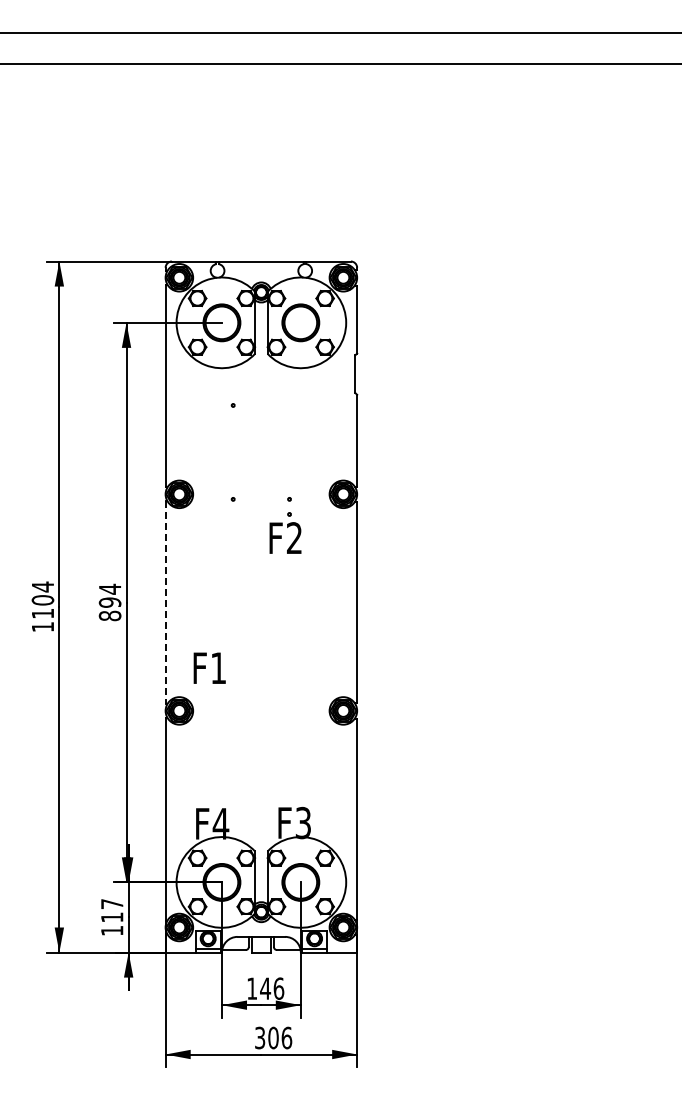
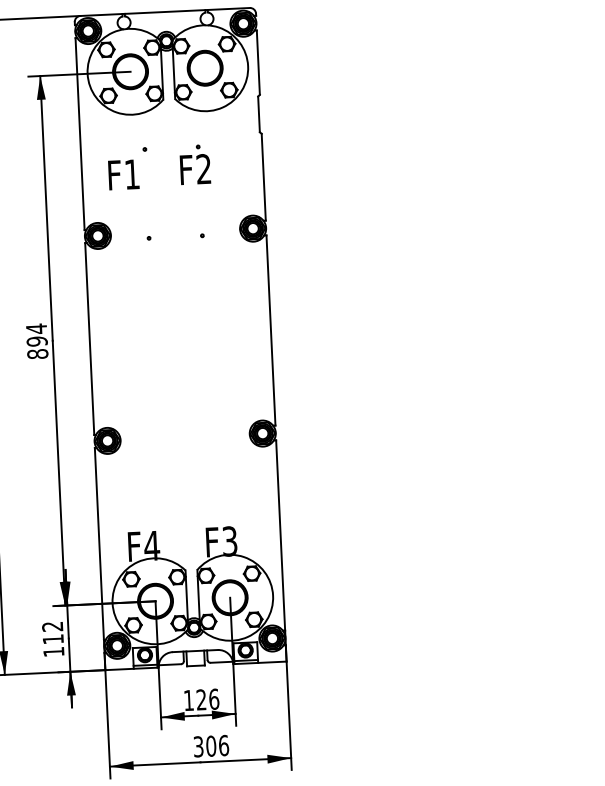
part: (285, 532) -> (195, 164), moved
line: (165, 603) -> (89, 339), dashed -> solid
text: (209, 667) -> (123, 174), moved
text: (112, 904) -> (52, 627), 117 -> 112
text: (265, 988) -> (201, 699), 146 -> 126

